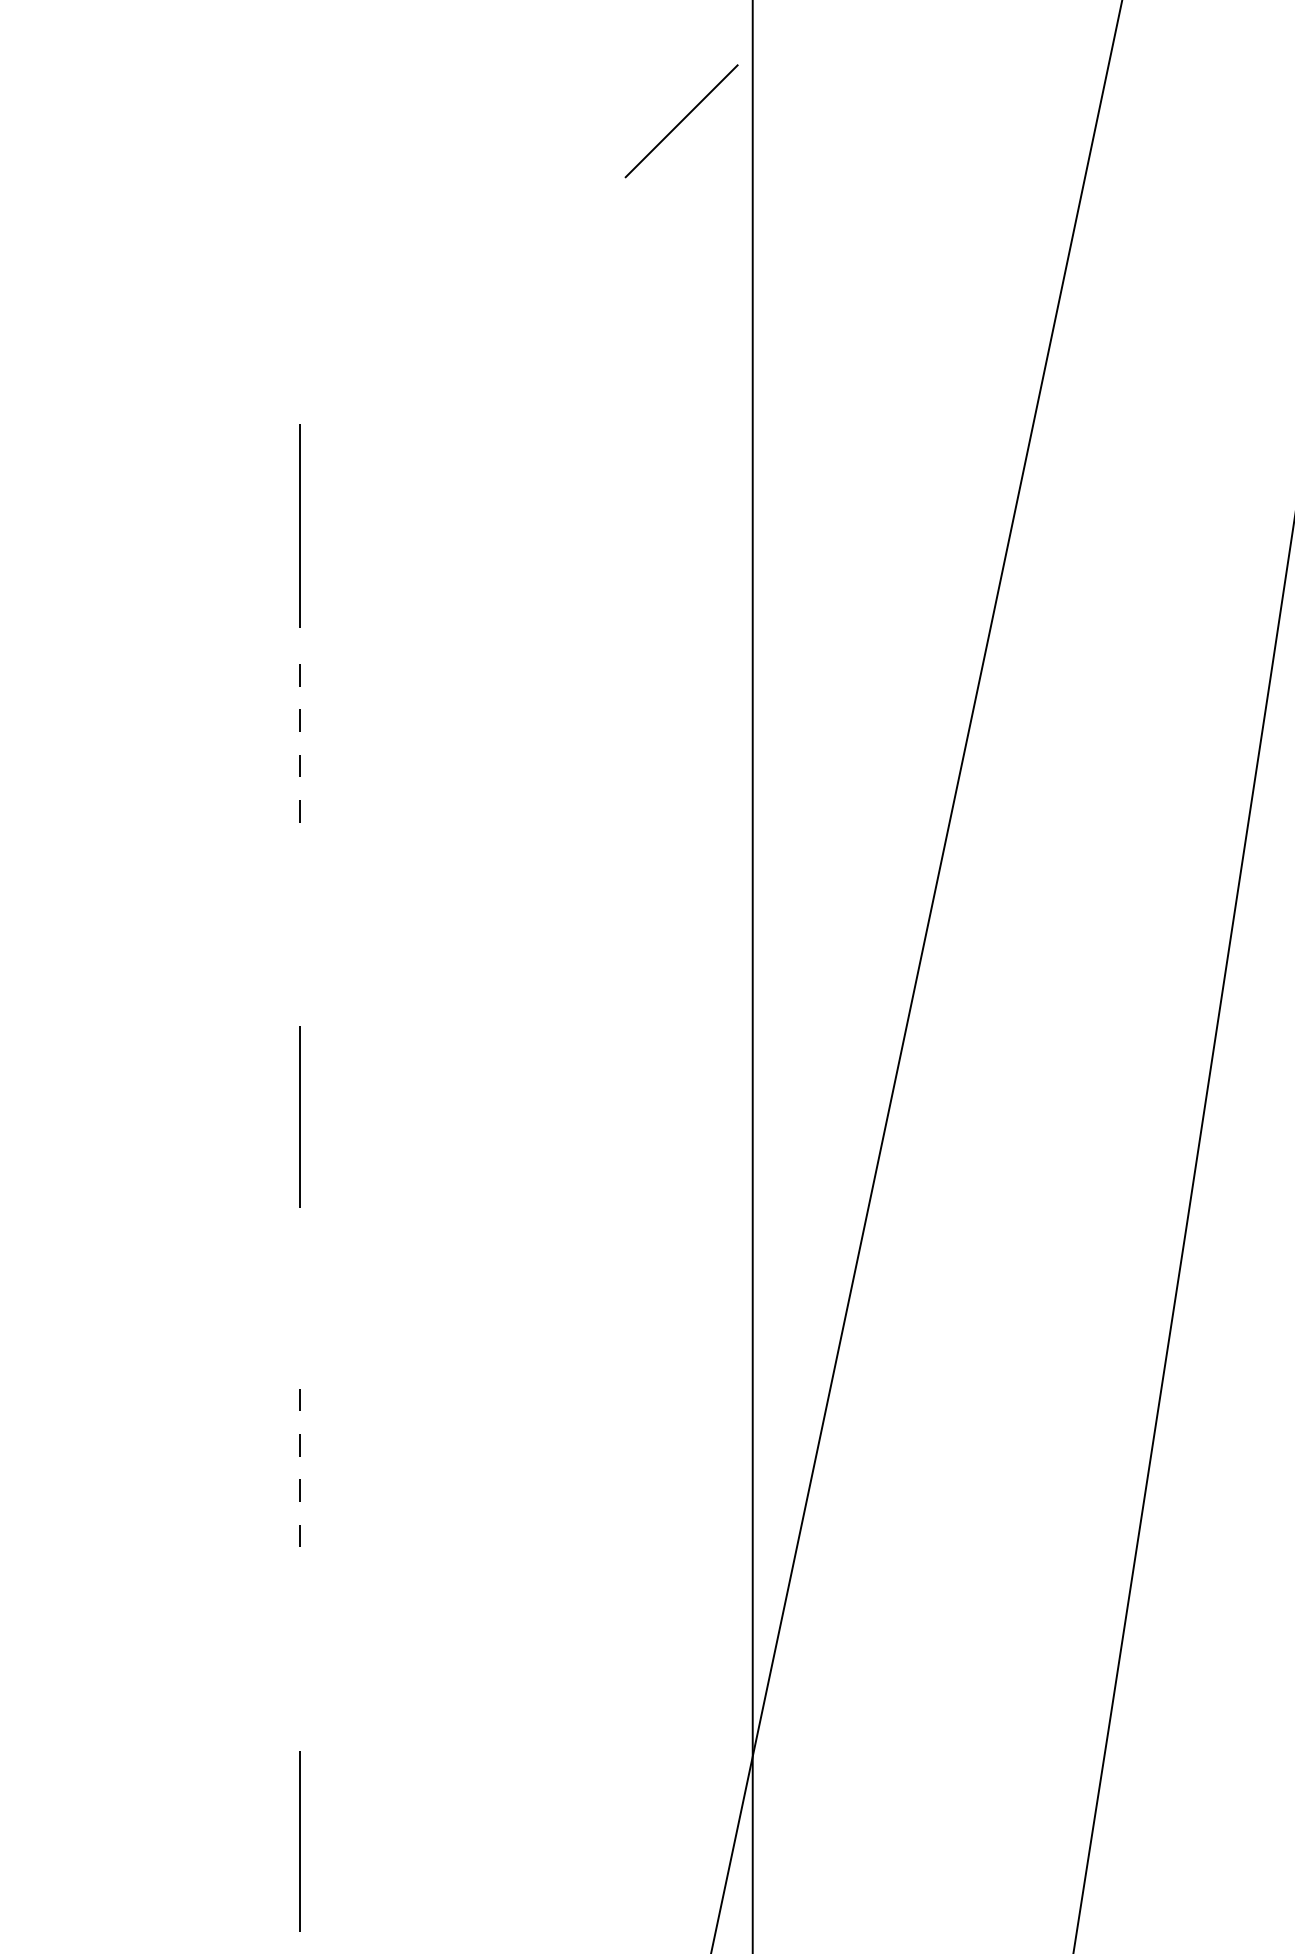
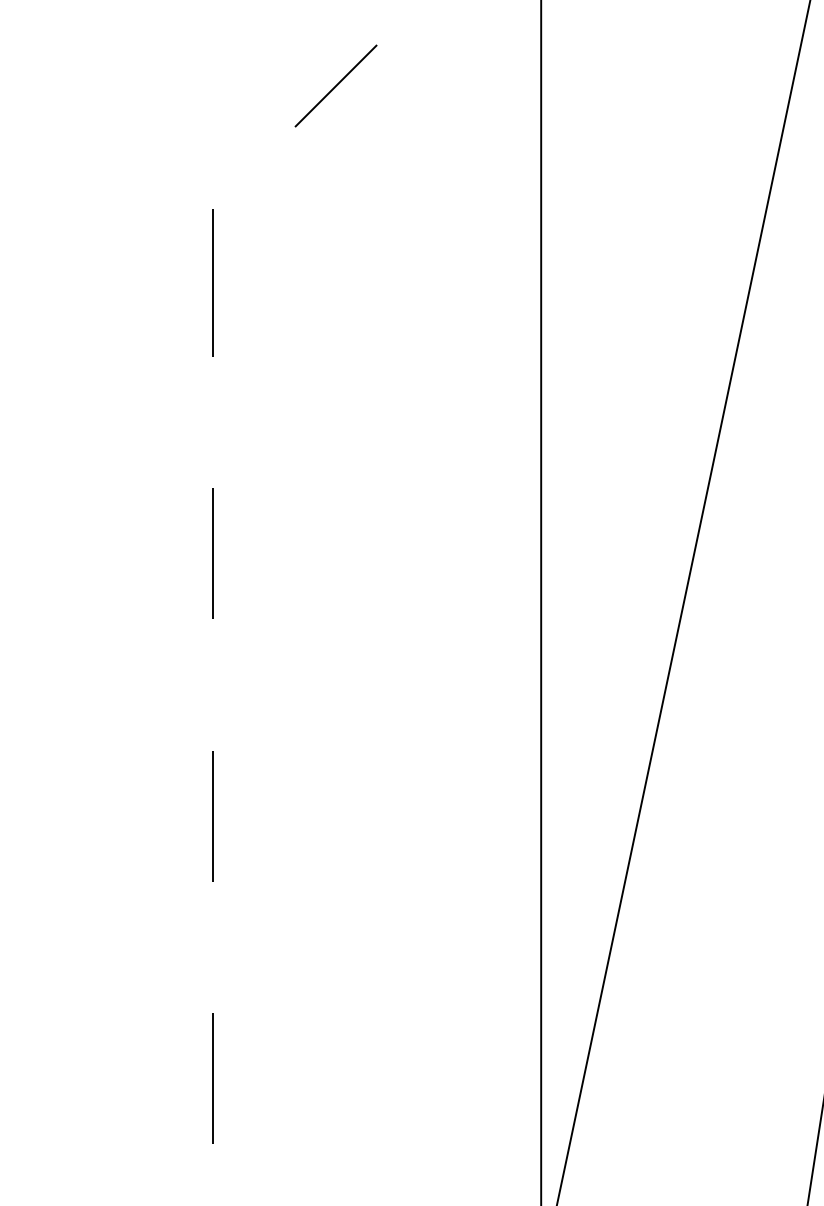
line: (681, 121) -> (335, 86), moved
line: (299, 525) -> (212, 282), moved
line: (299, 754) -> (212, 553), dashed -> solid
line: (299, 1479) -> (212, 1078), dashed -> solid

